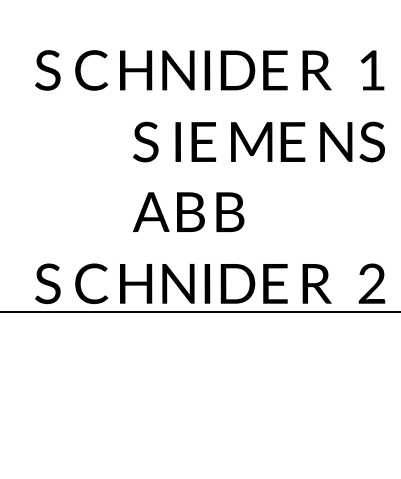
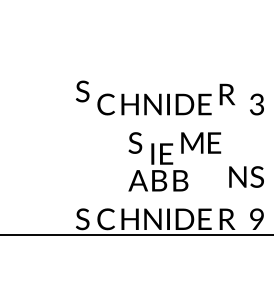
text: (47, 70) -> (82, 91), moved
text: (315, 70) -> (226, 94), moved
text: (370, 70) -> (256, 104), 1 -> 3
text: (196, 141) -> (162, 153), moved
text: (352, 141) -> (246, 176), moved
text: (372, 284) -> (257, 219), 2 -> 9

